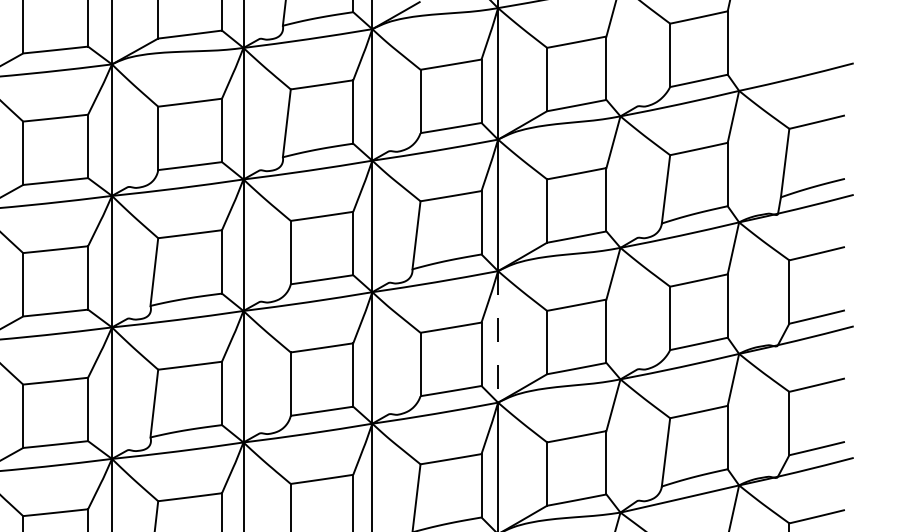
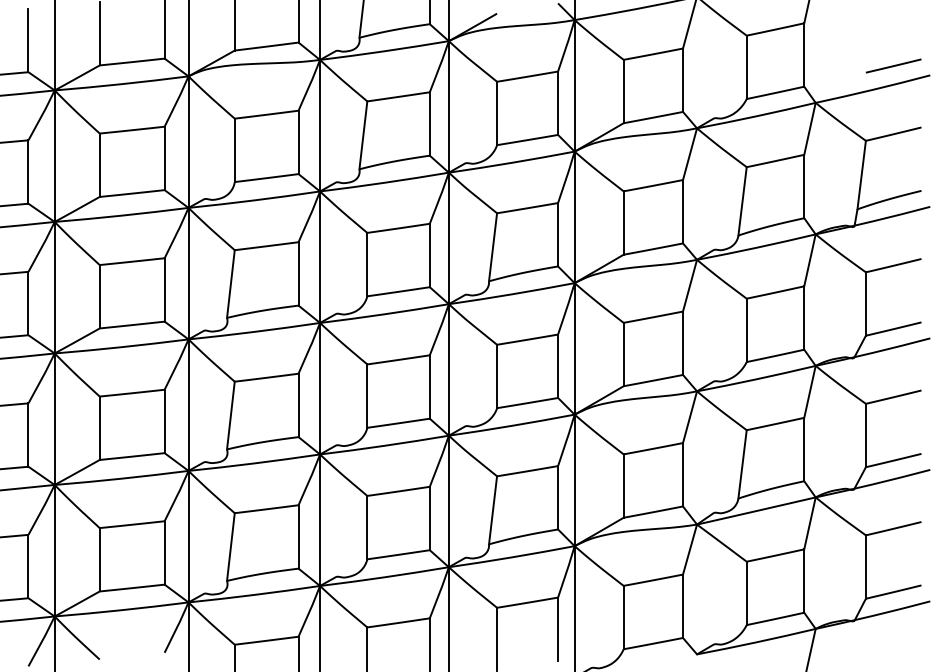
line: (816, 53) -> (893, 65), added
line: (497, 336) -> (574, 348), dashed -> solid

